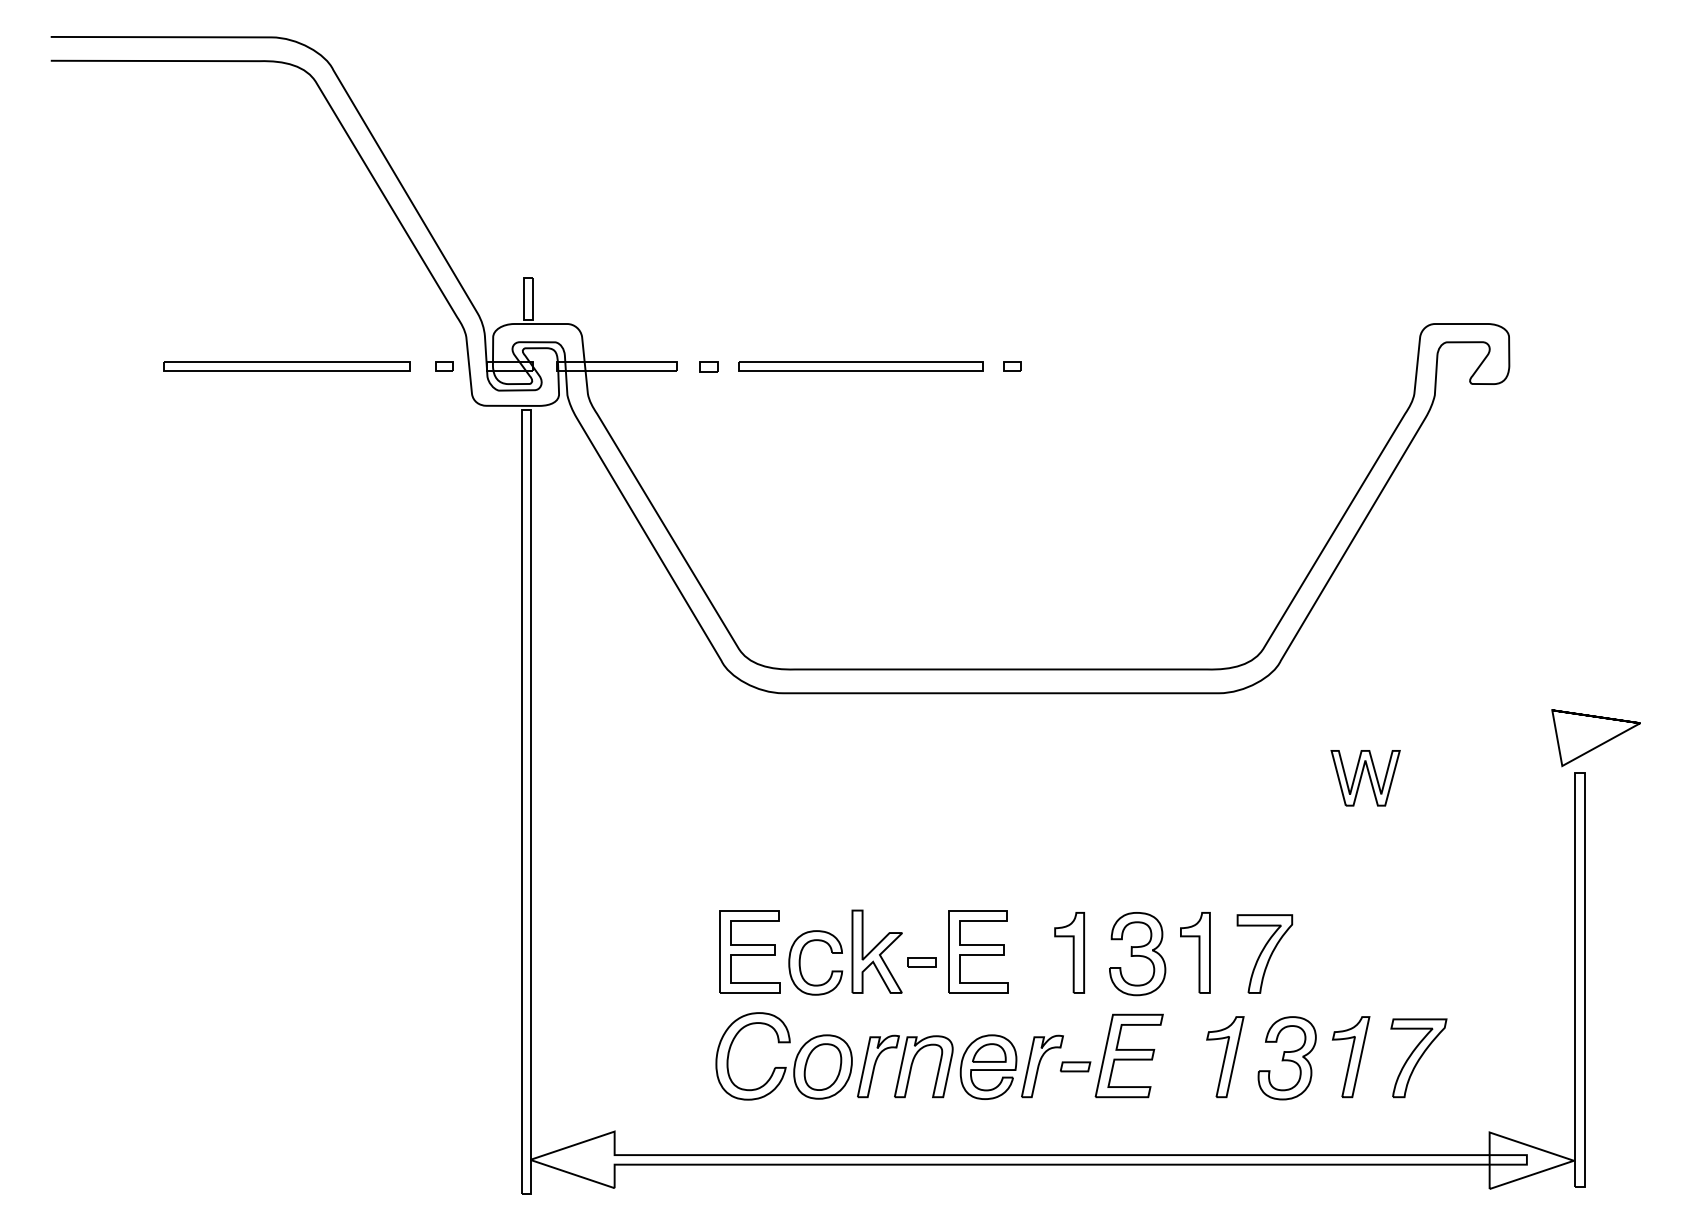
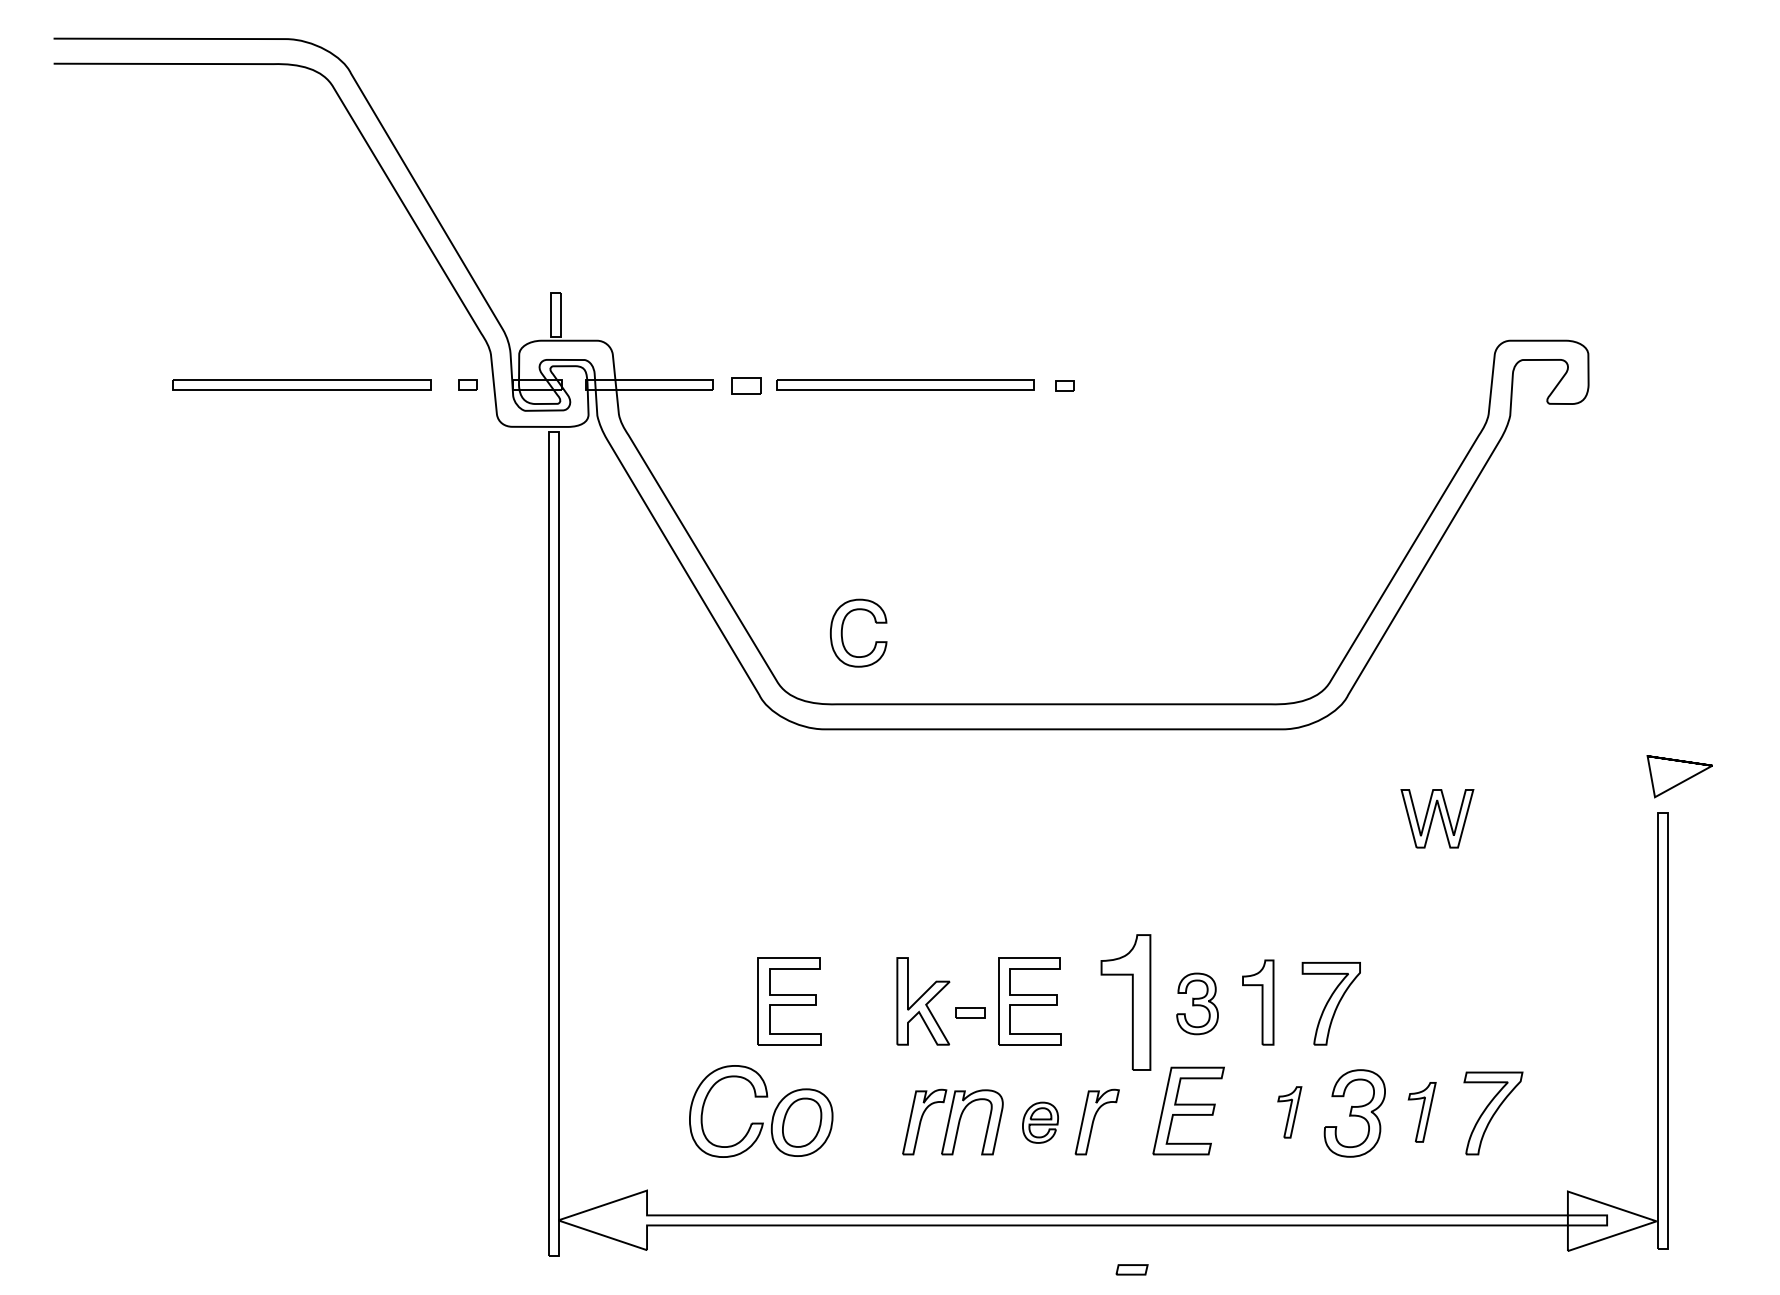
part: (708, 366) -> (745, 385), size x1.6
part: (1595, 738) -> (1679, 776), size x0.7
part: (1069, 952) -> (1125, 1002), size x1.6
part: (1137, 954) -> (1197, 1004), size x0.7
part: (800, 962) -> (842, 632), moved
part: (1225, 1057) -> (1289, 1112), size x0.6
part: (1351, 1057) -> (1422, 1112), size x0.7
part: (988, 1066) -> (1040, 1122), size x0.6
part: (1075, 1066) -> (1132, 1269), moved
part: (783, 1067) -> (760, 1123), moved

